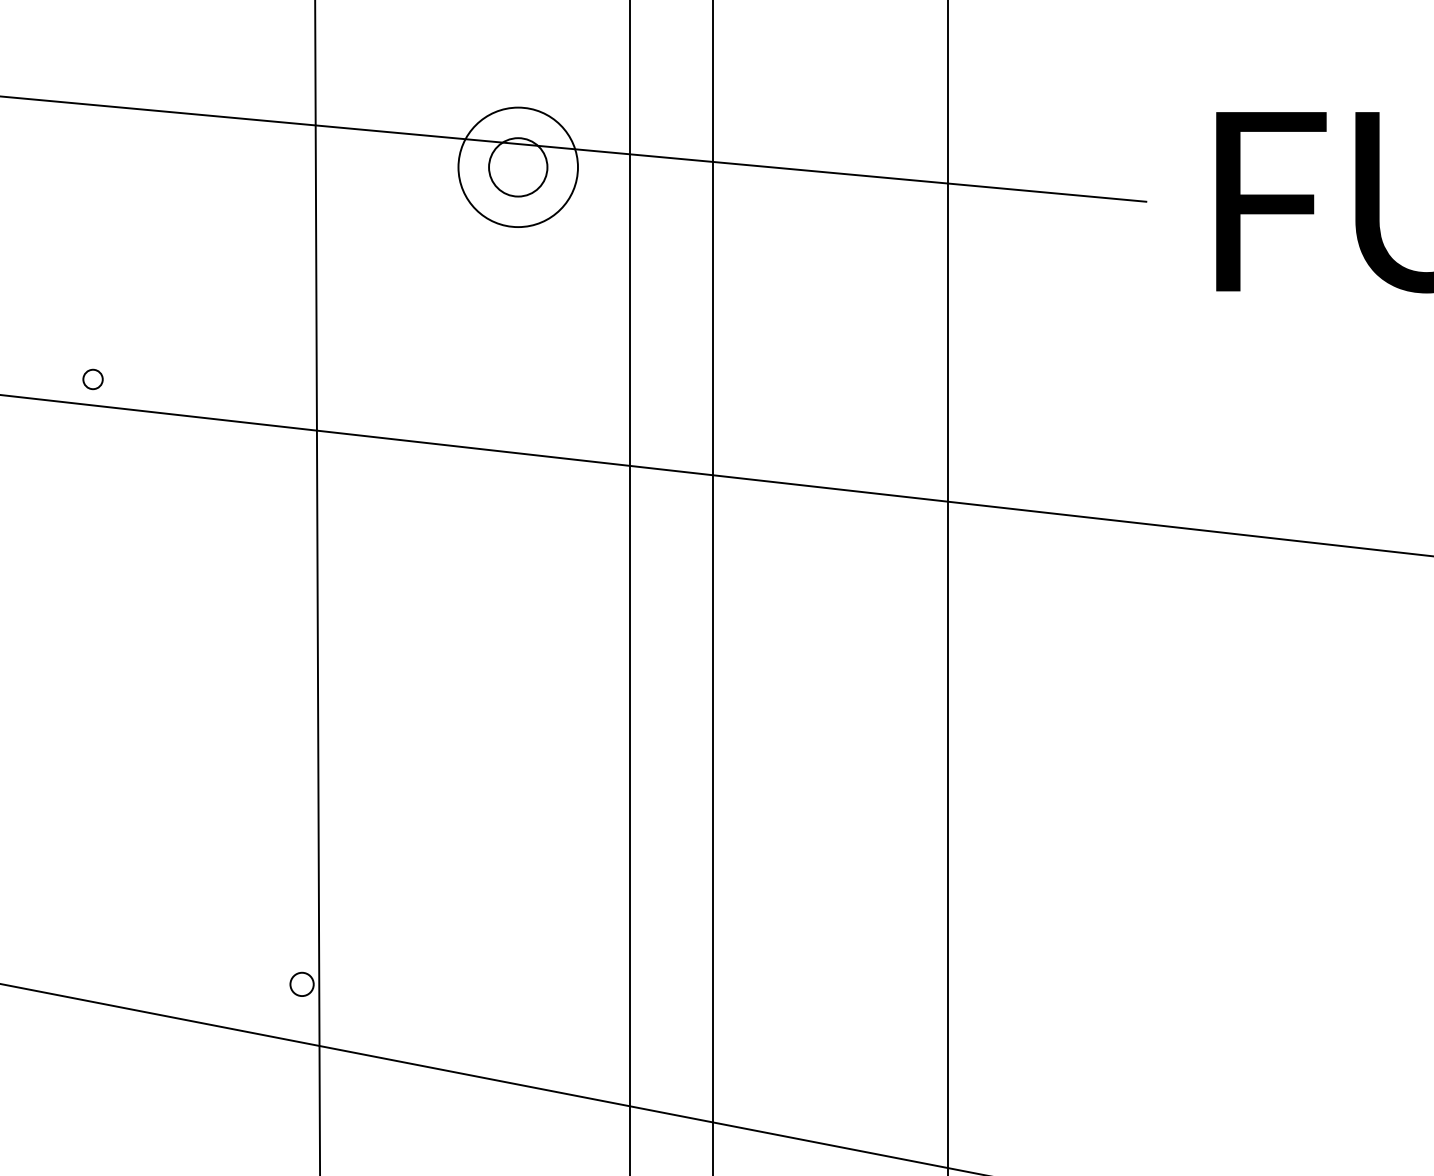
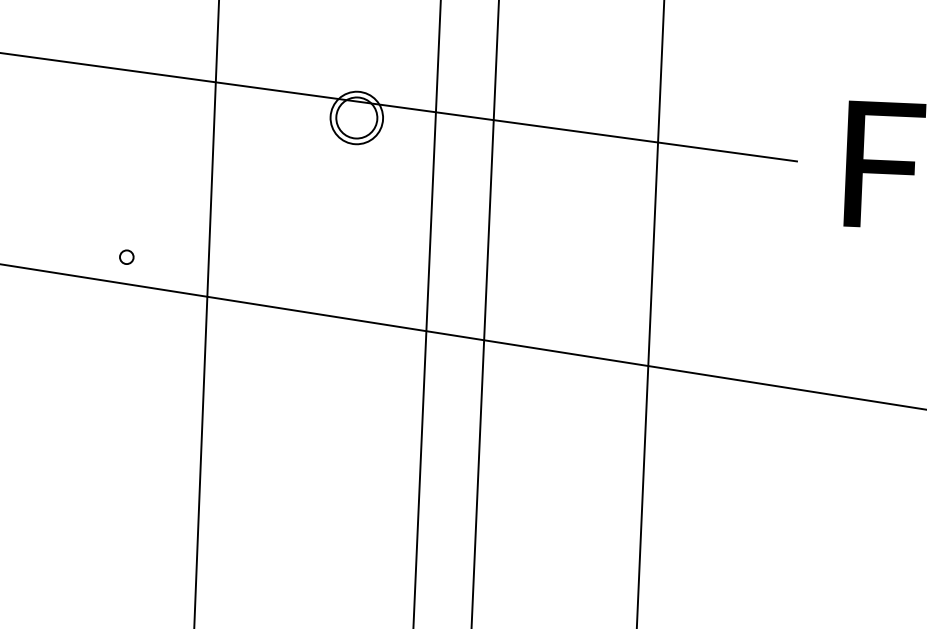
circle: (517, 167) -> (356, 118), size x0.62
circle: (92, 379) -> (126, 257), moved

